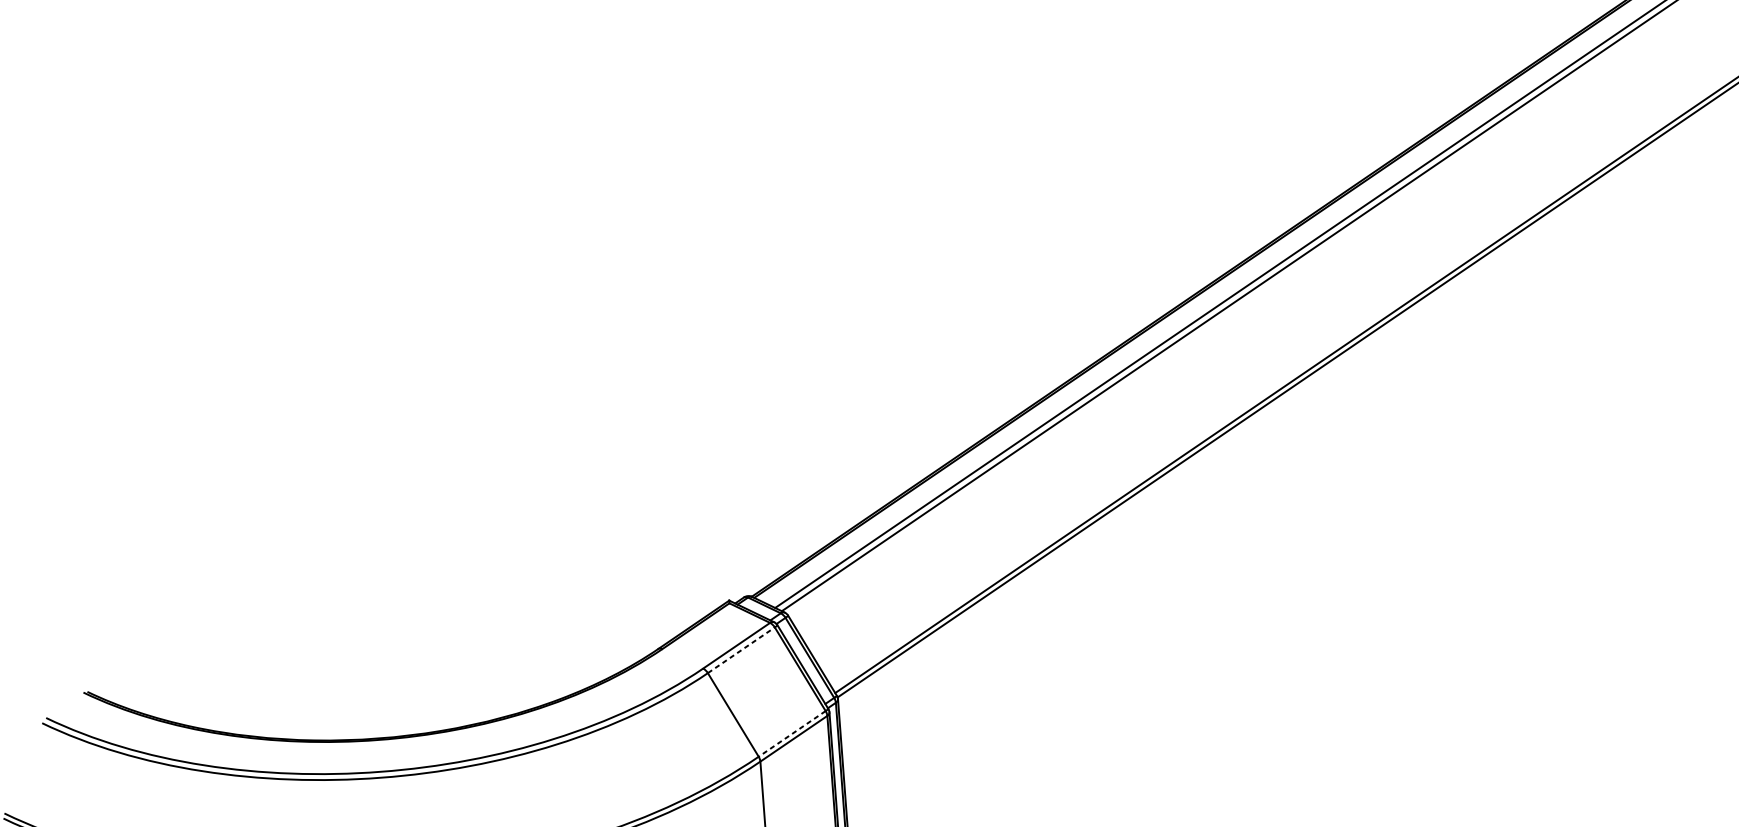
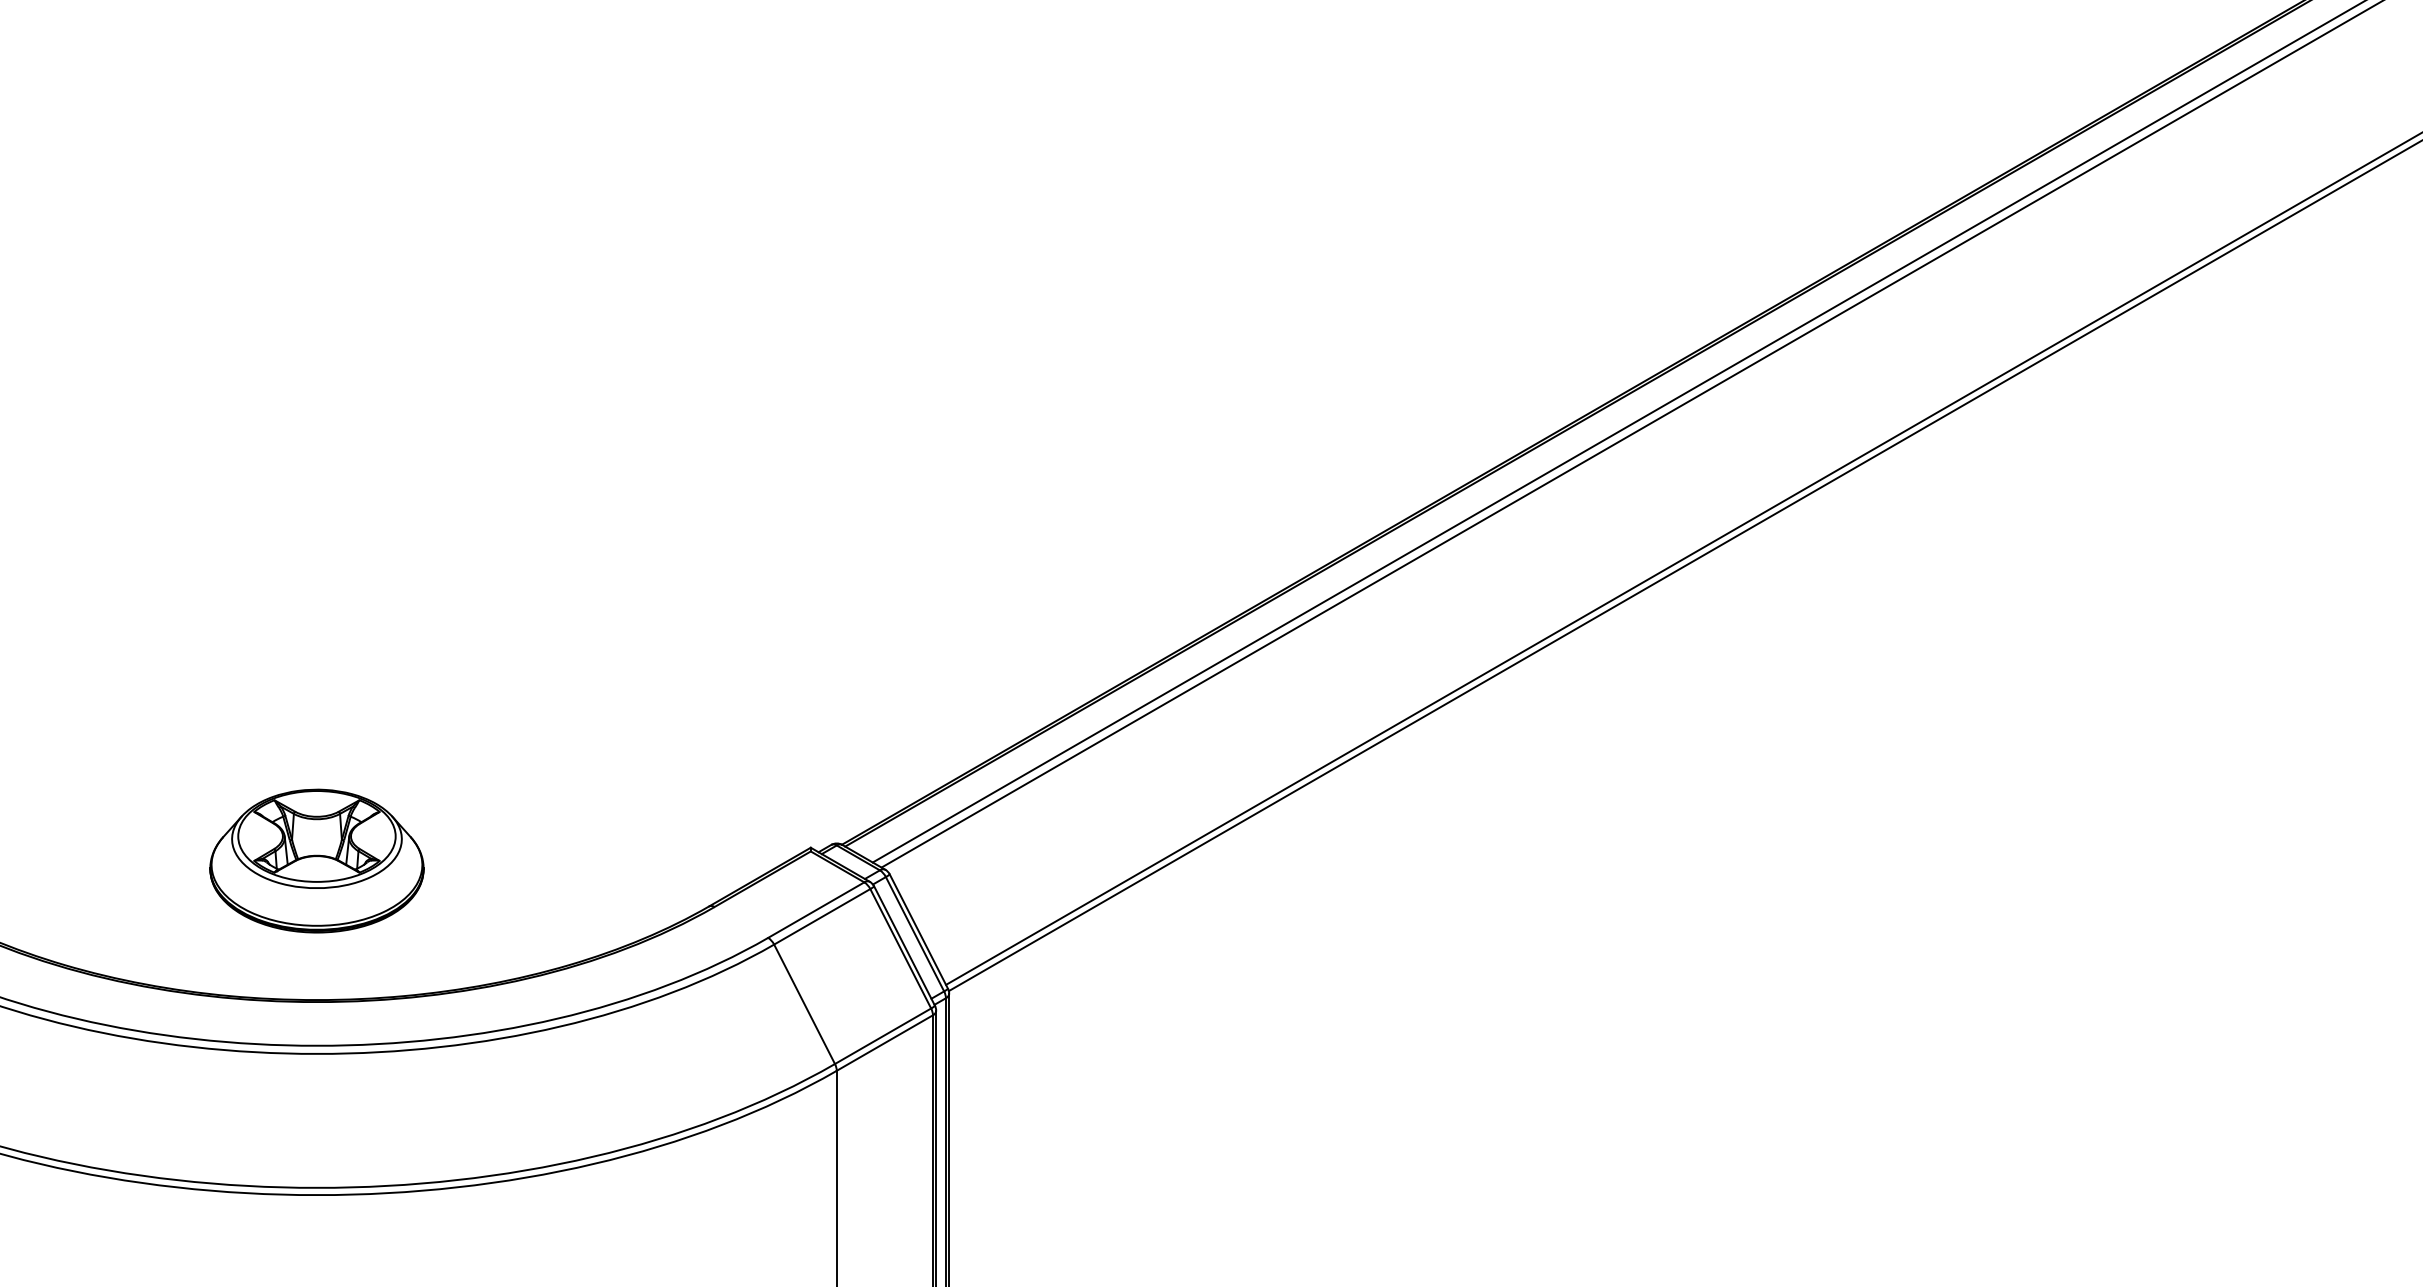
part: (370, 636) -> (316, 860), added
line: (741, 650) -> (822, 916), dashed -> solid
line: (792, 734) -> (883, 1036), dashed -> solid

